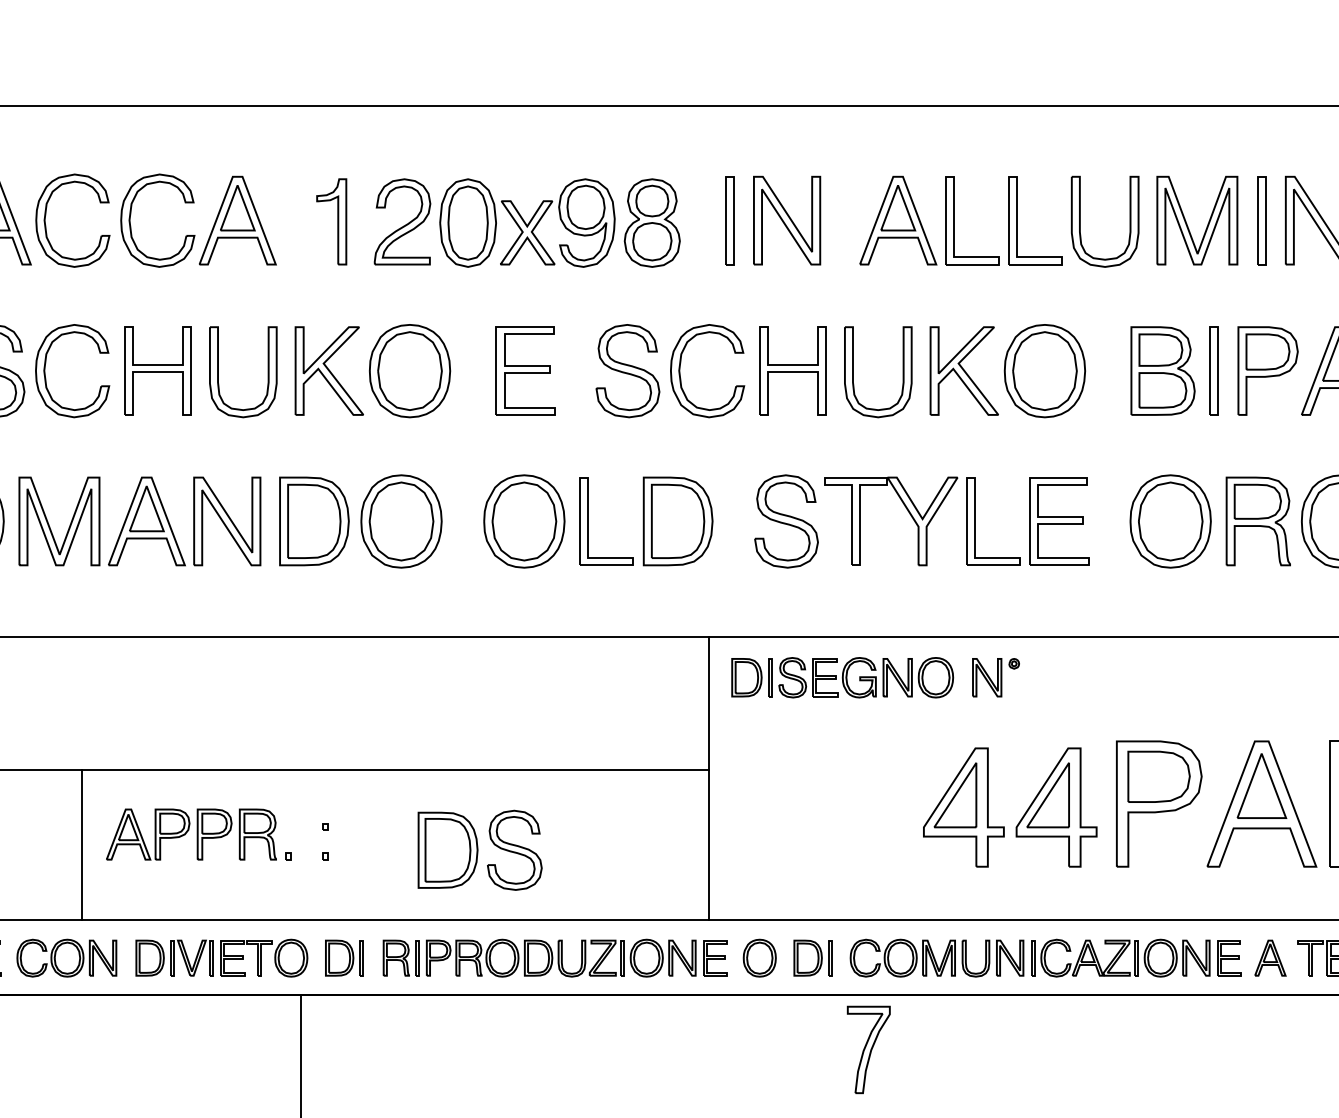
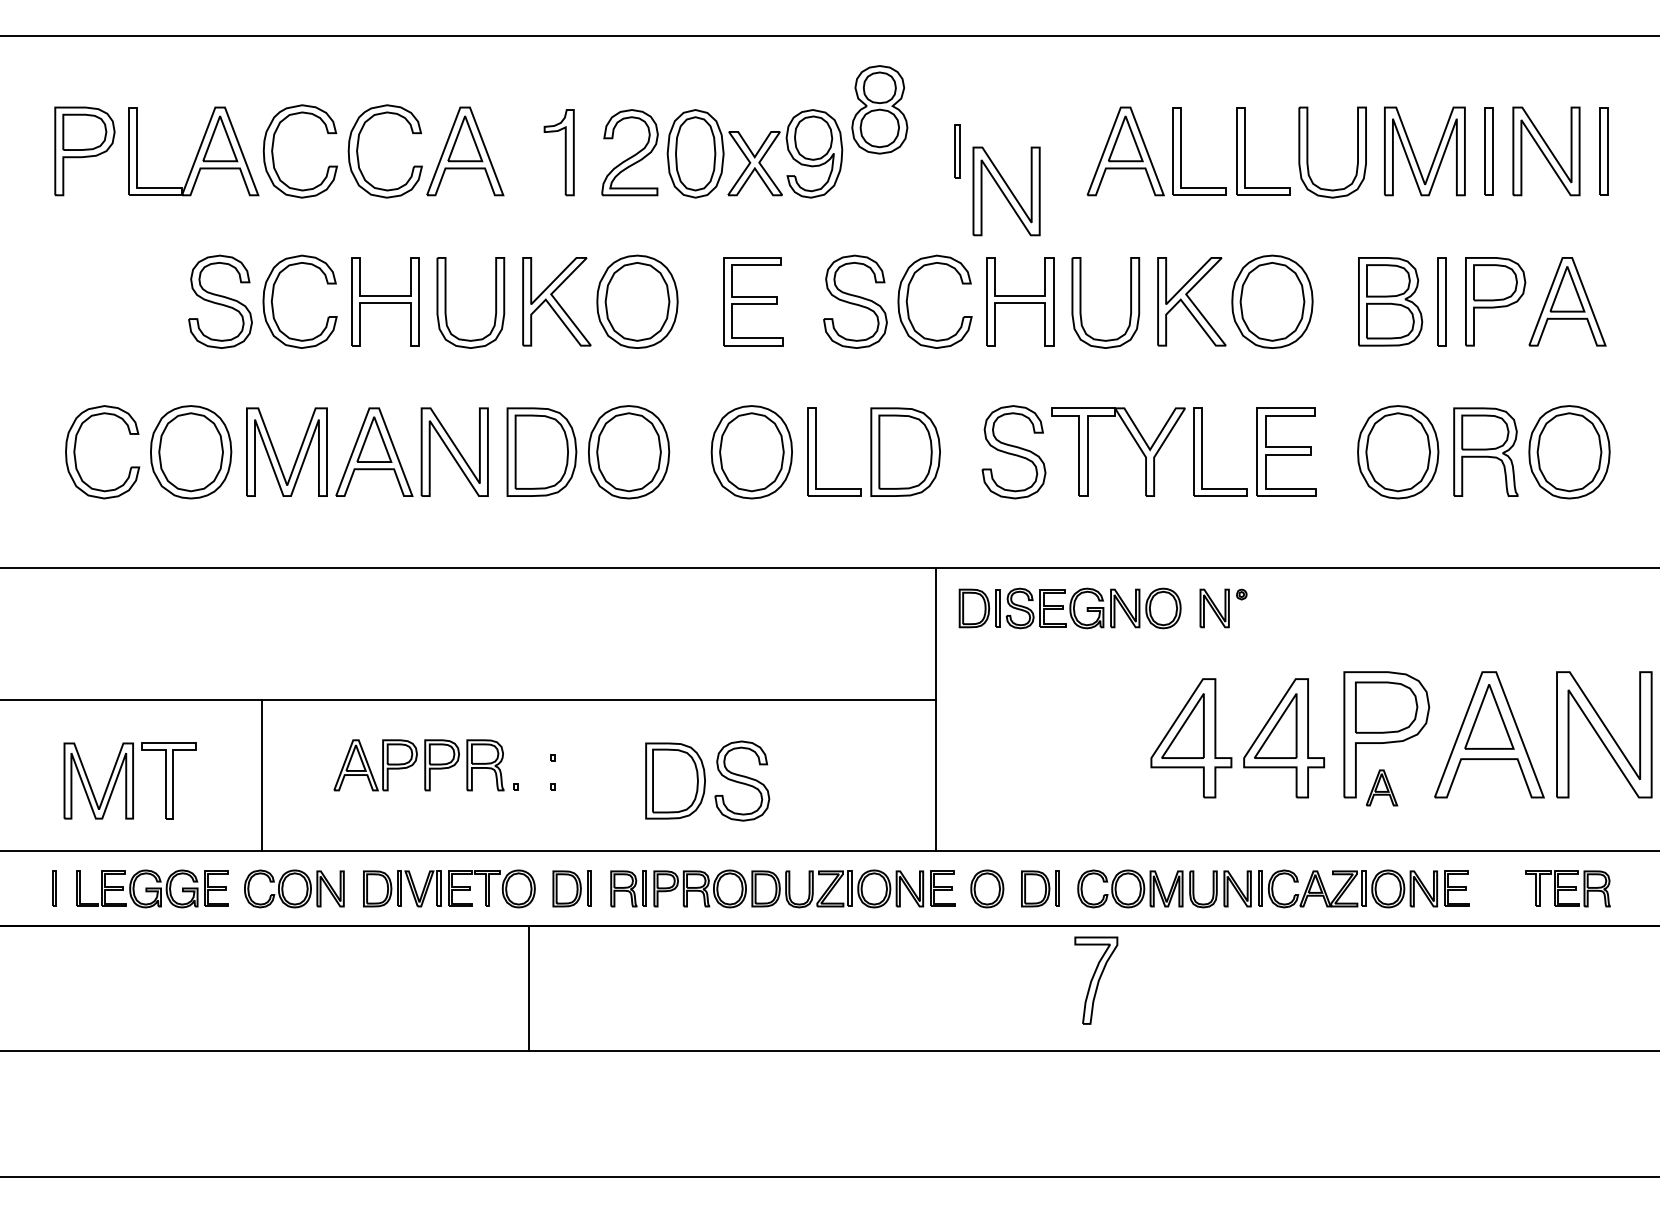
part: (728, 220) -> (956, 151), size x0.6
part: (786, 220) -> (1006, 191), moved
part: (651, 222) -> (879, 109), moved
line: (81, 844) -> (261, 775), moved
part: (1270, 957) -> (1382, 787), moved

